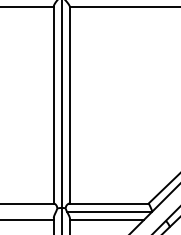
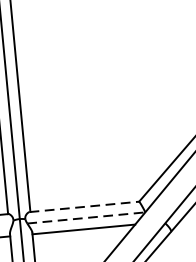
line: (108, 203) -> (83, 206), solid -> dashed
line: (109, 211) -> (86, 217), solid -> dashed

